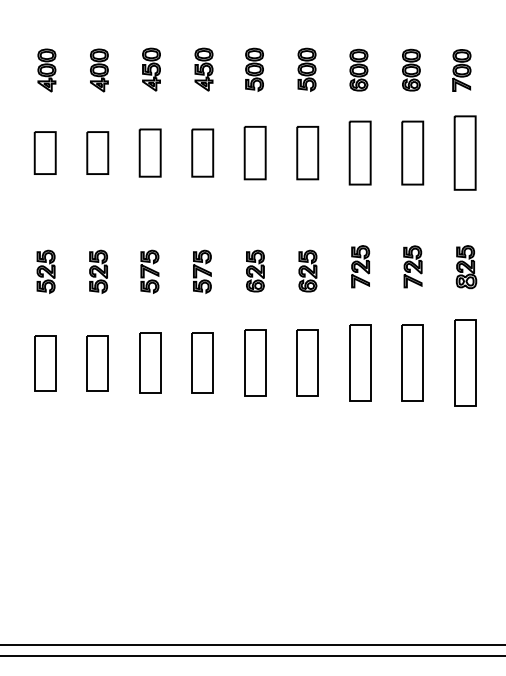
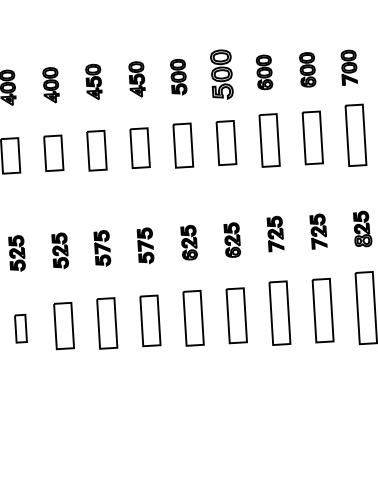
part: (306, 69) -> (221, 74), size x1.4
part: (45, 363) -> (21, 328), size x0.6

